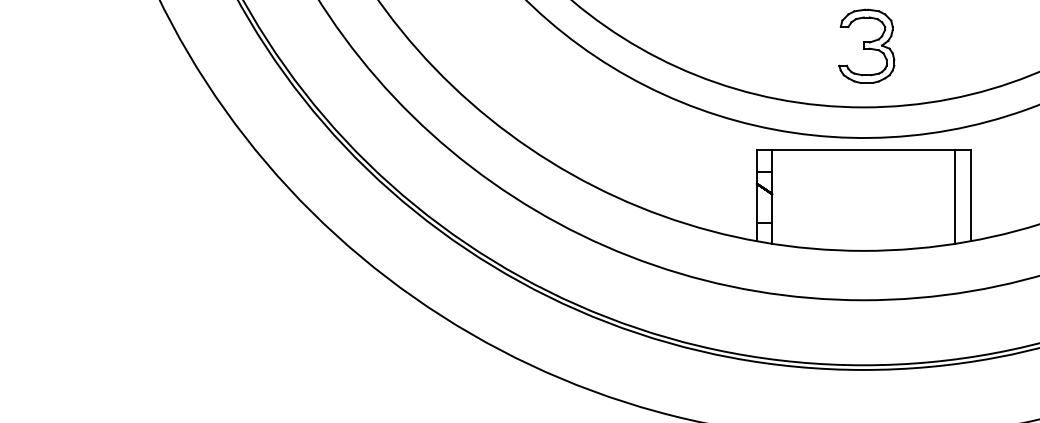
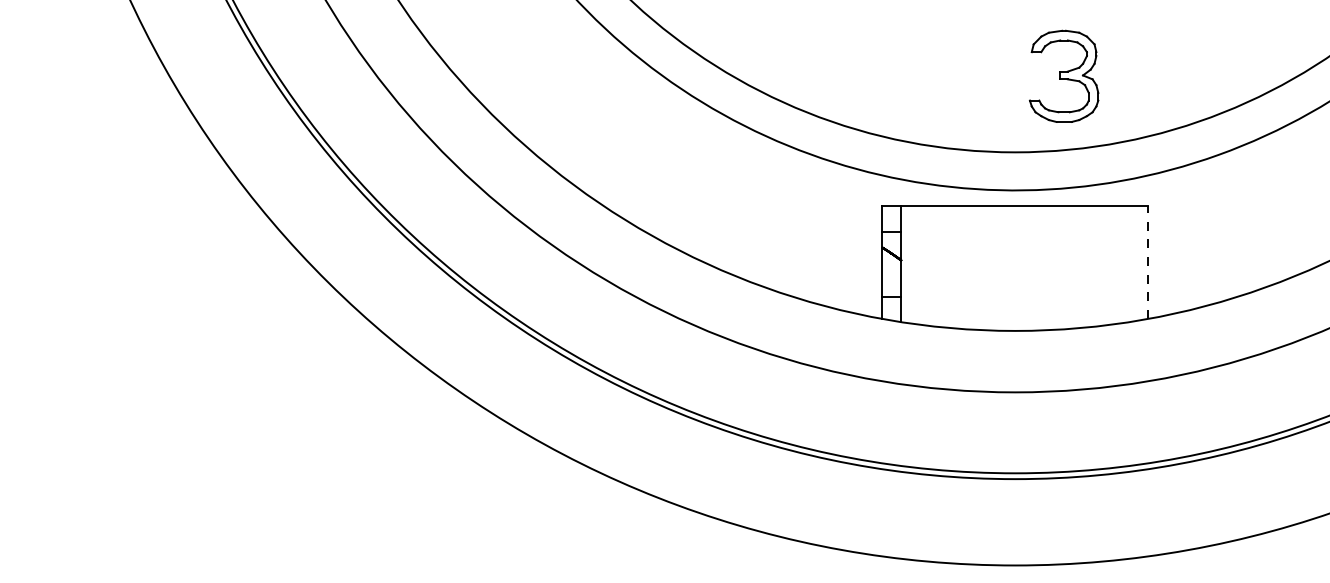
part: (867, 45) -> (1064, 75), moved
line: (970, 195) -> (1148, 262), solid -> dashed
line: (955, 196) -> (1129, 263), removed

